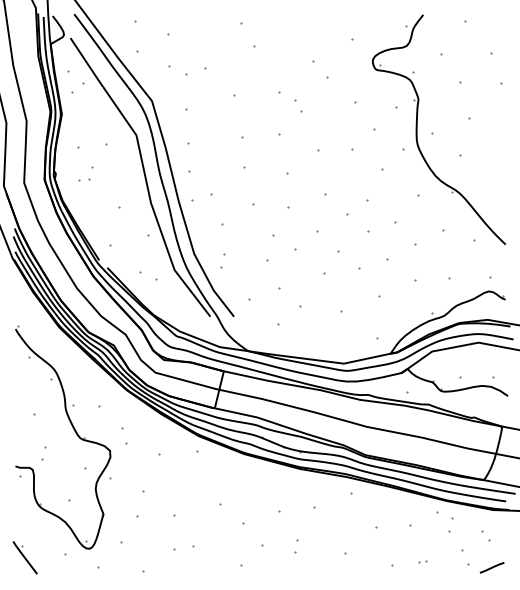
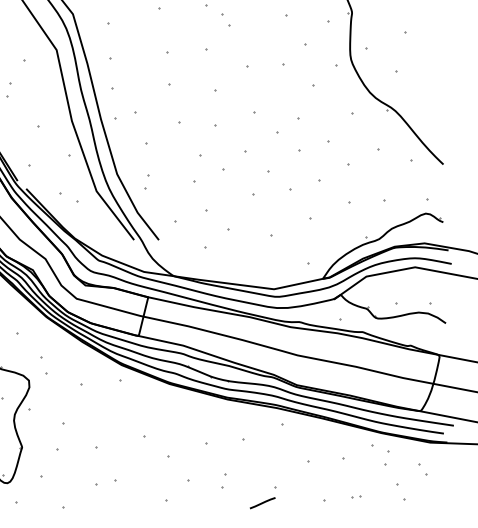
line: (491, 567) -> (262, 502), moved

